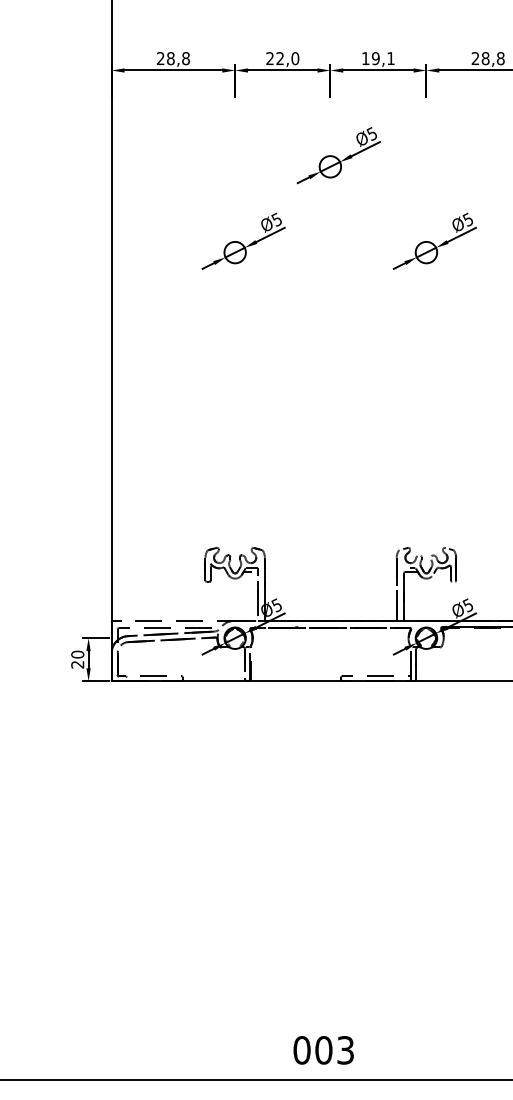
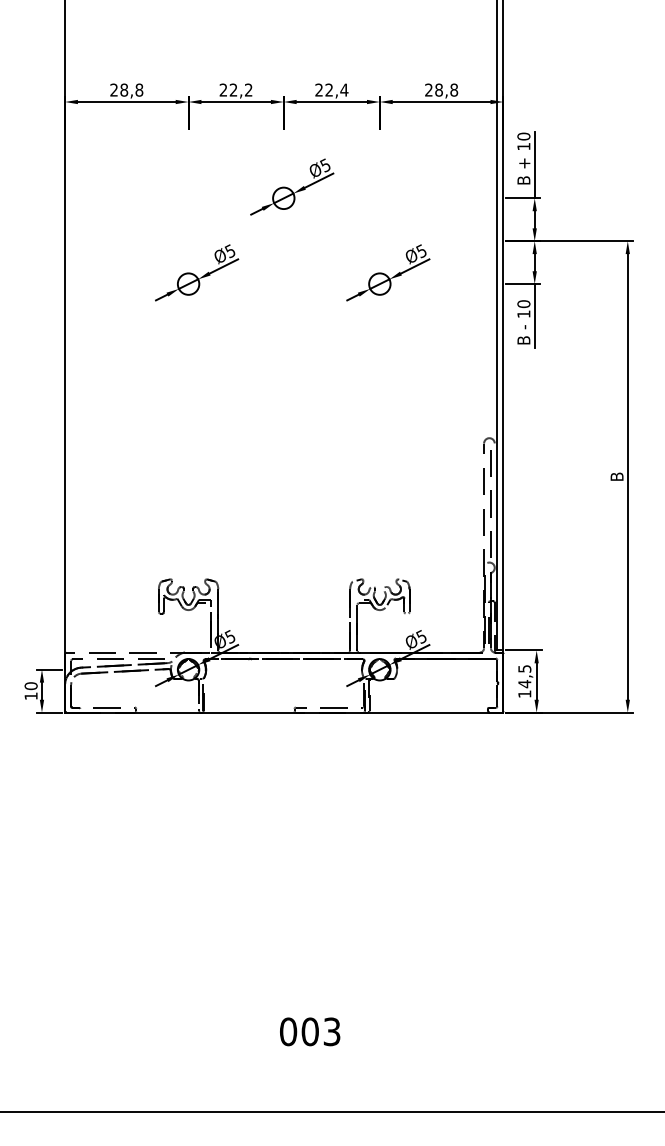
text: (295, 57) -> (248, 89), 22,0 -> 22,2
text: (378, 57) -> (331, 89), 19,1 -> 22,4
text: (77, 664) -> (30, 696), 20 -> 10
text: (324, 1049) -> (310, 1031), moved

